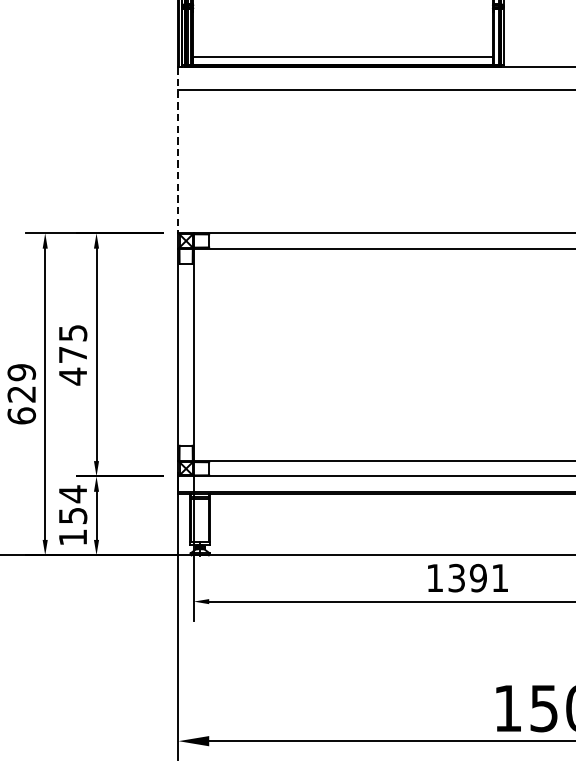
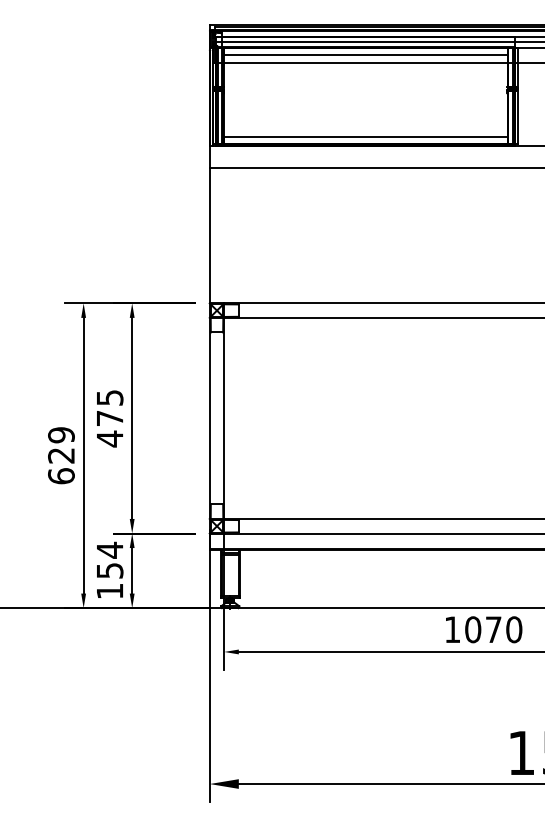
line: (178, 151) -> (209, 225), dashed -> solid
text: (478, 577) -> (493, 629), 1391 -> 1070

